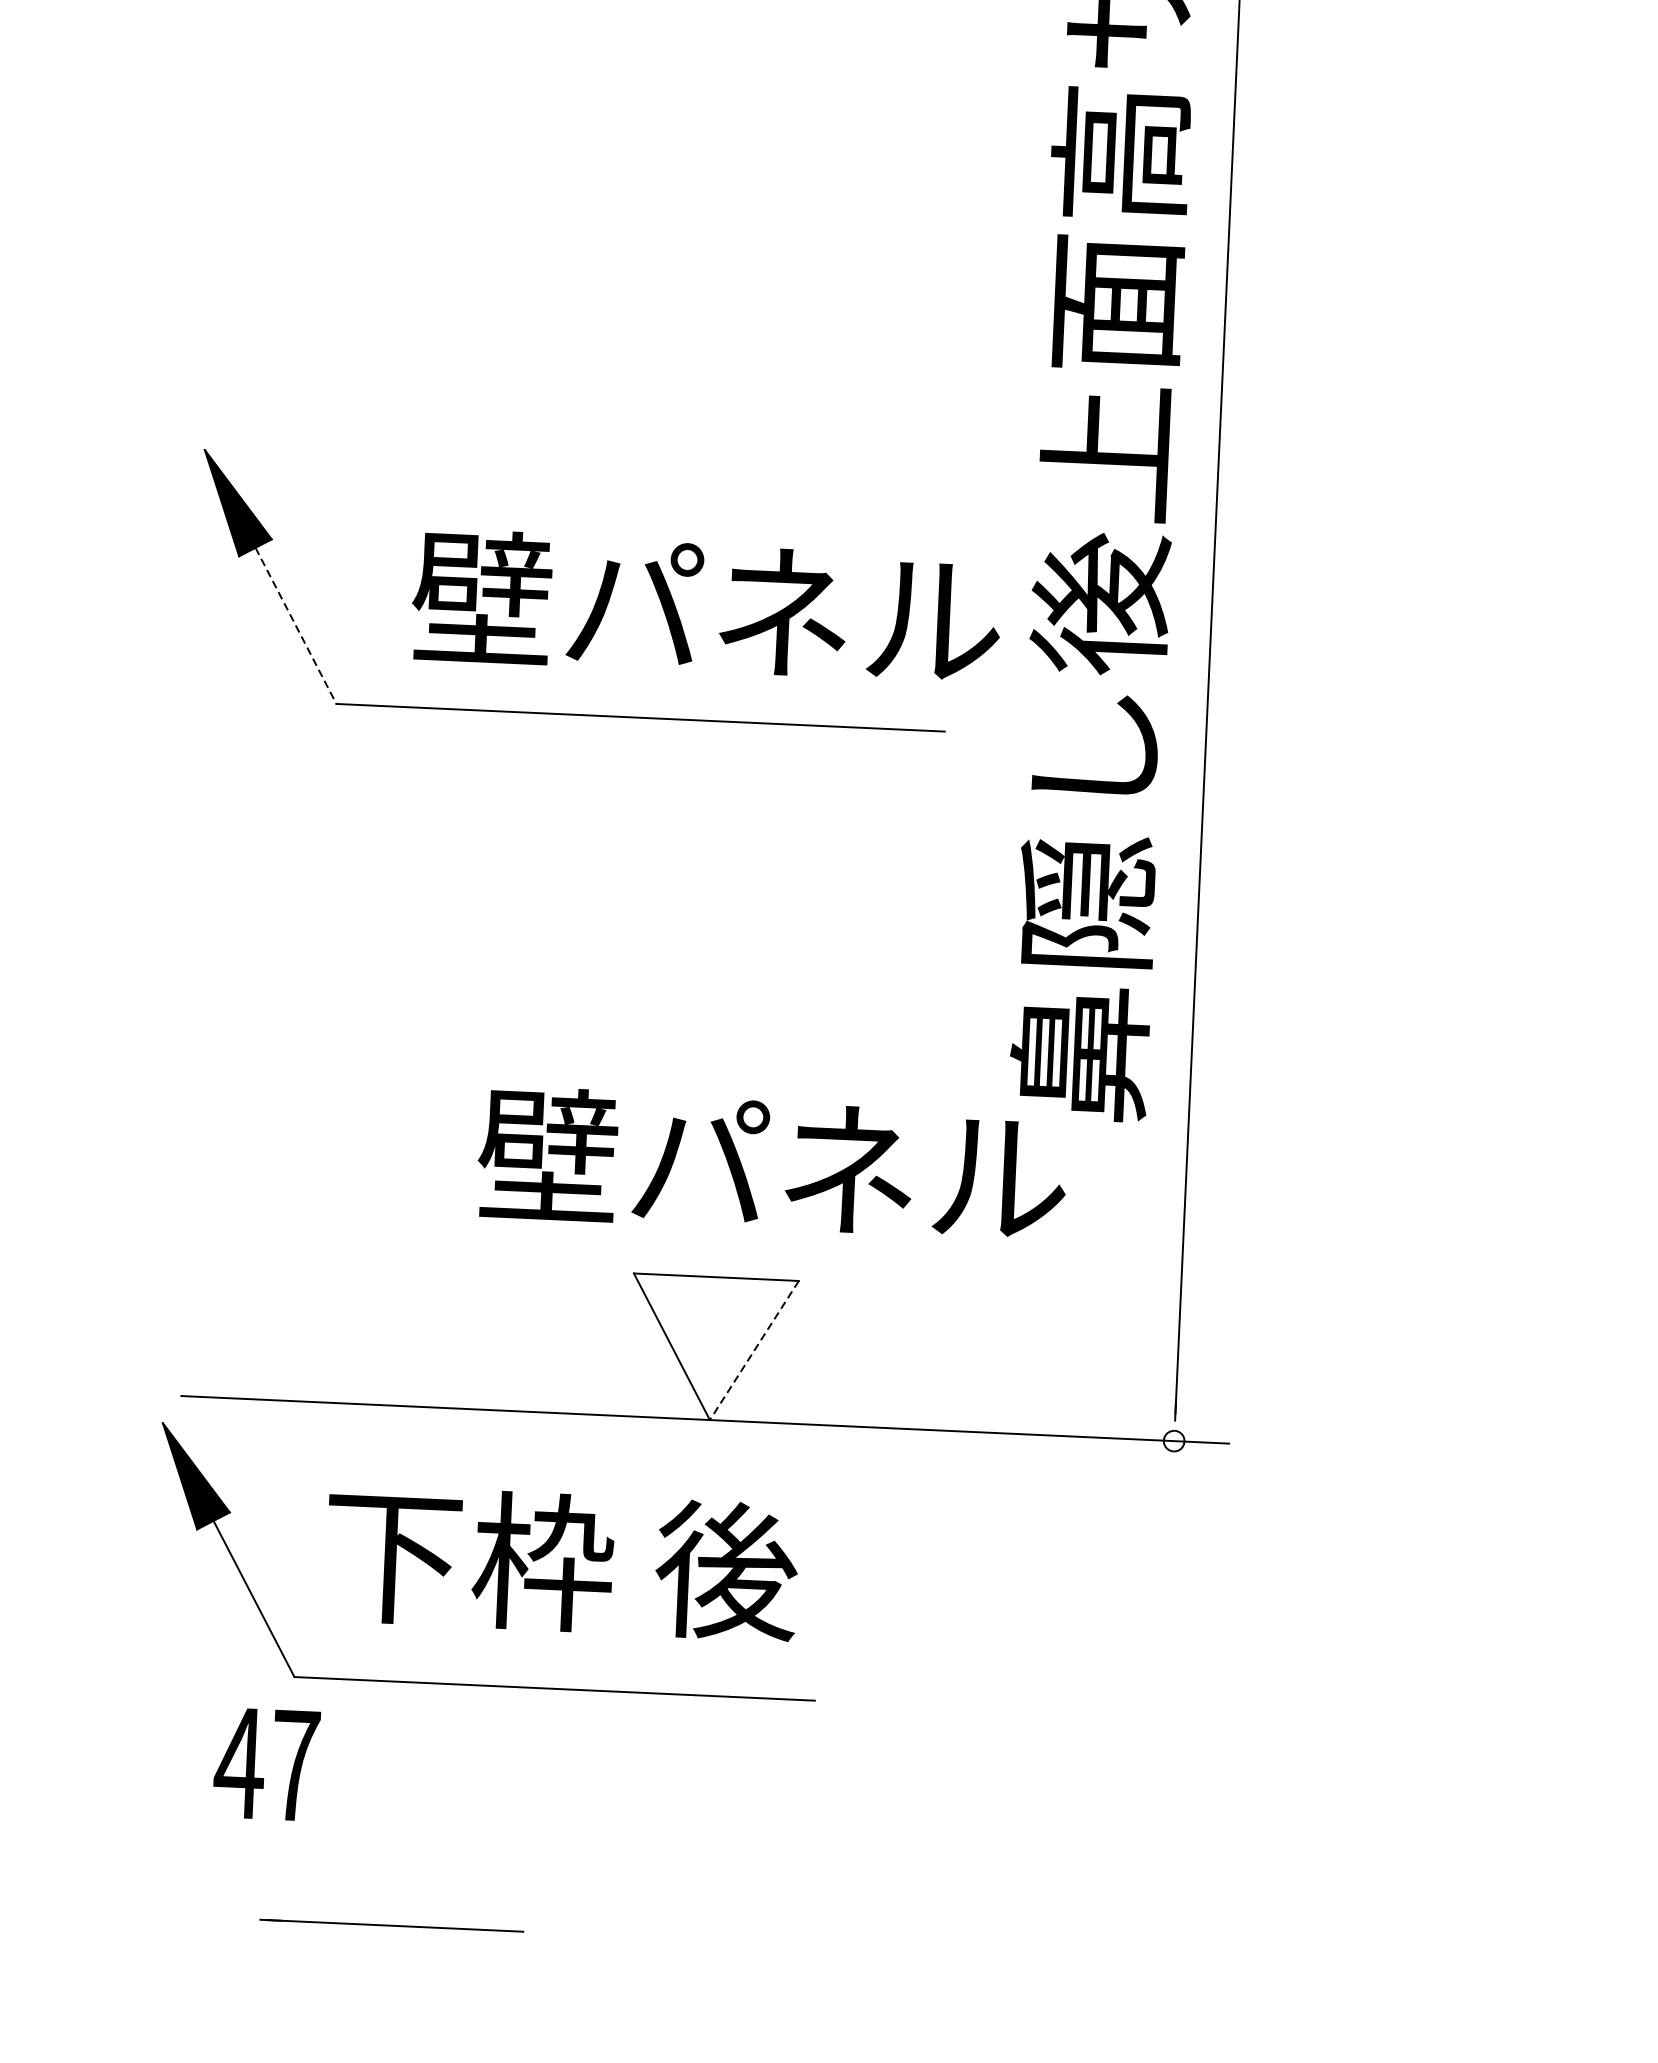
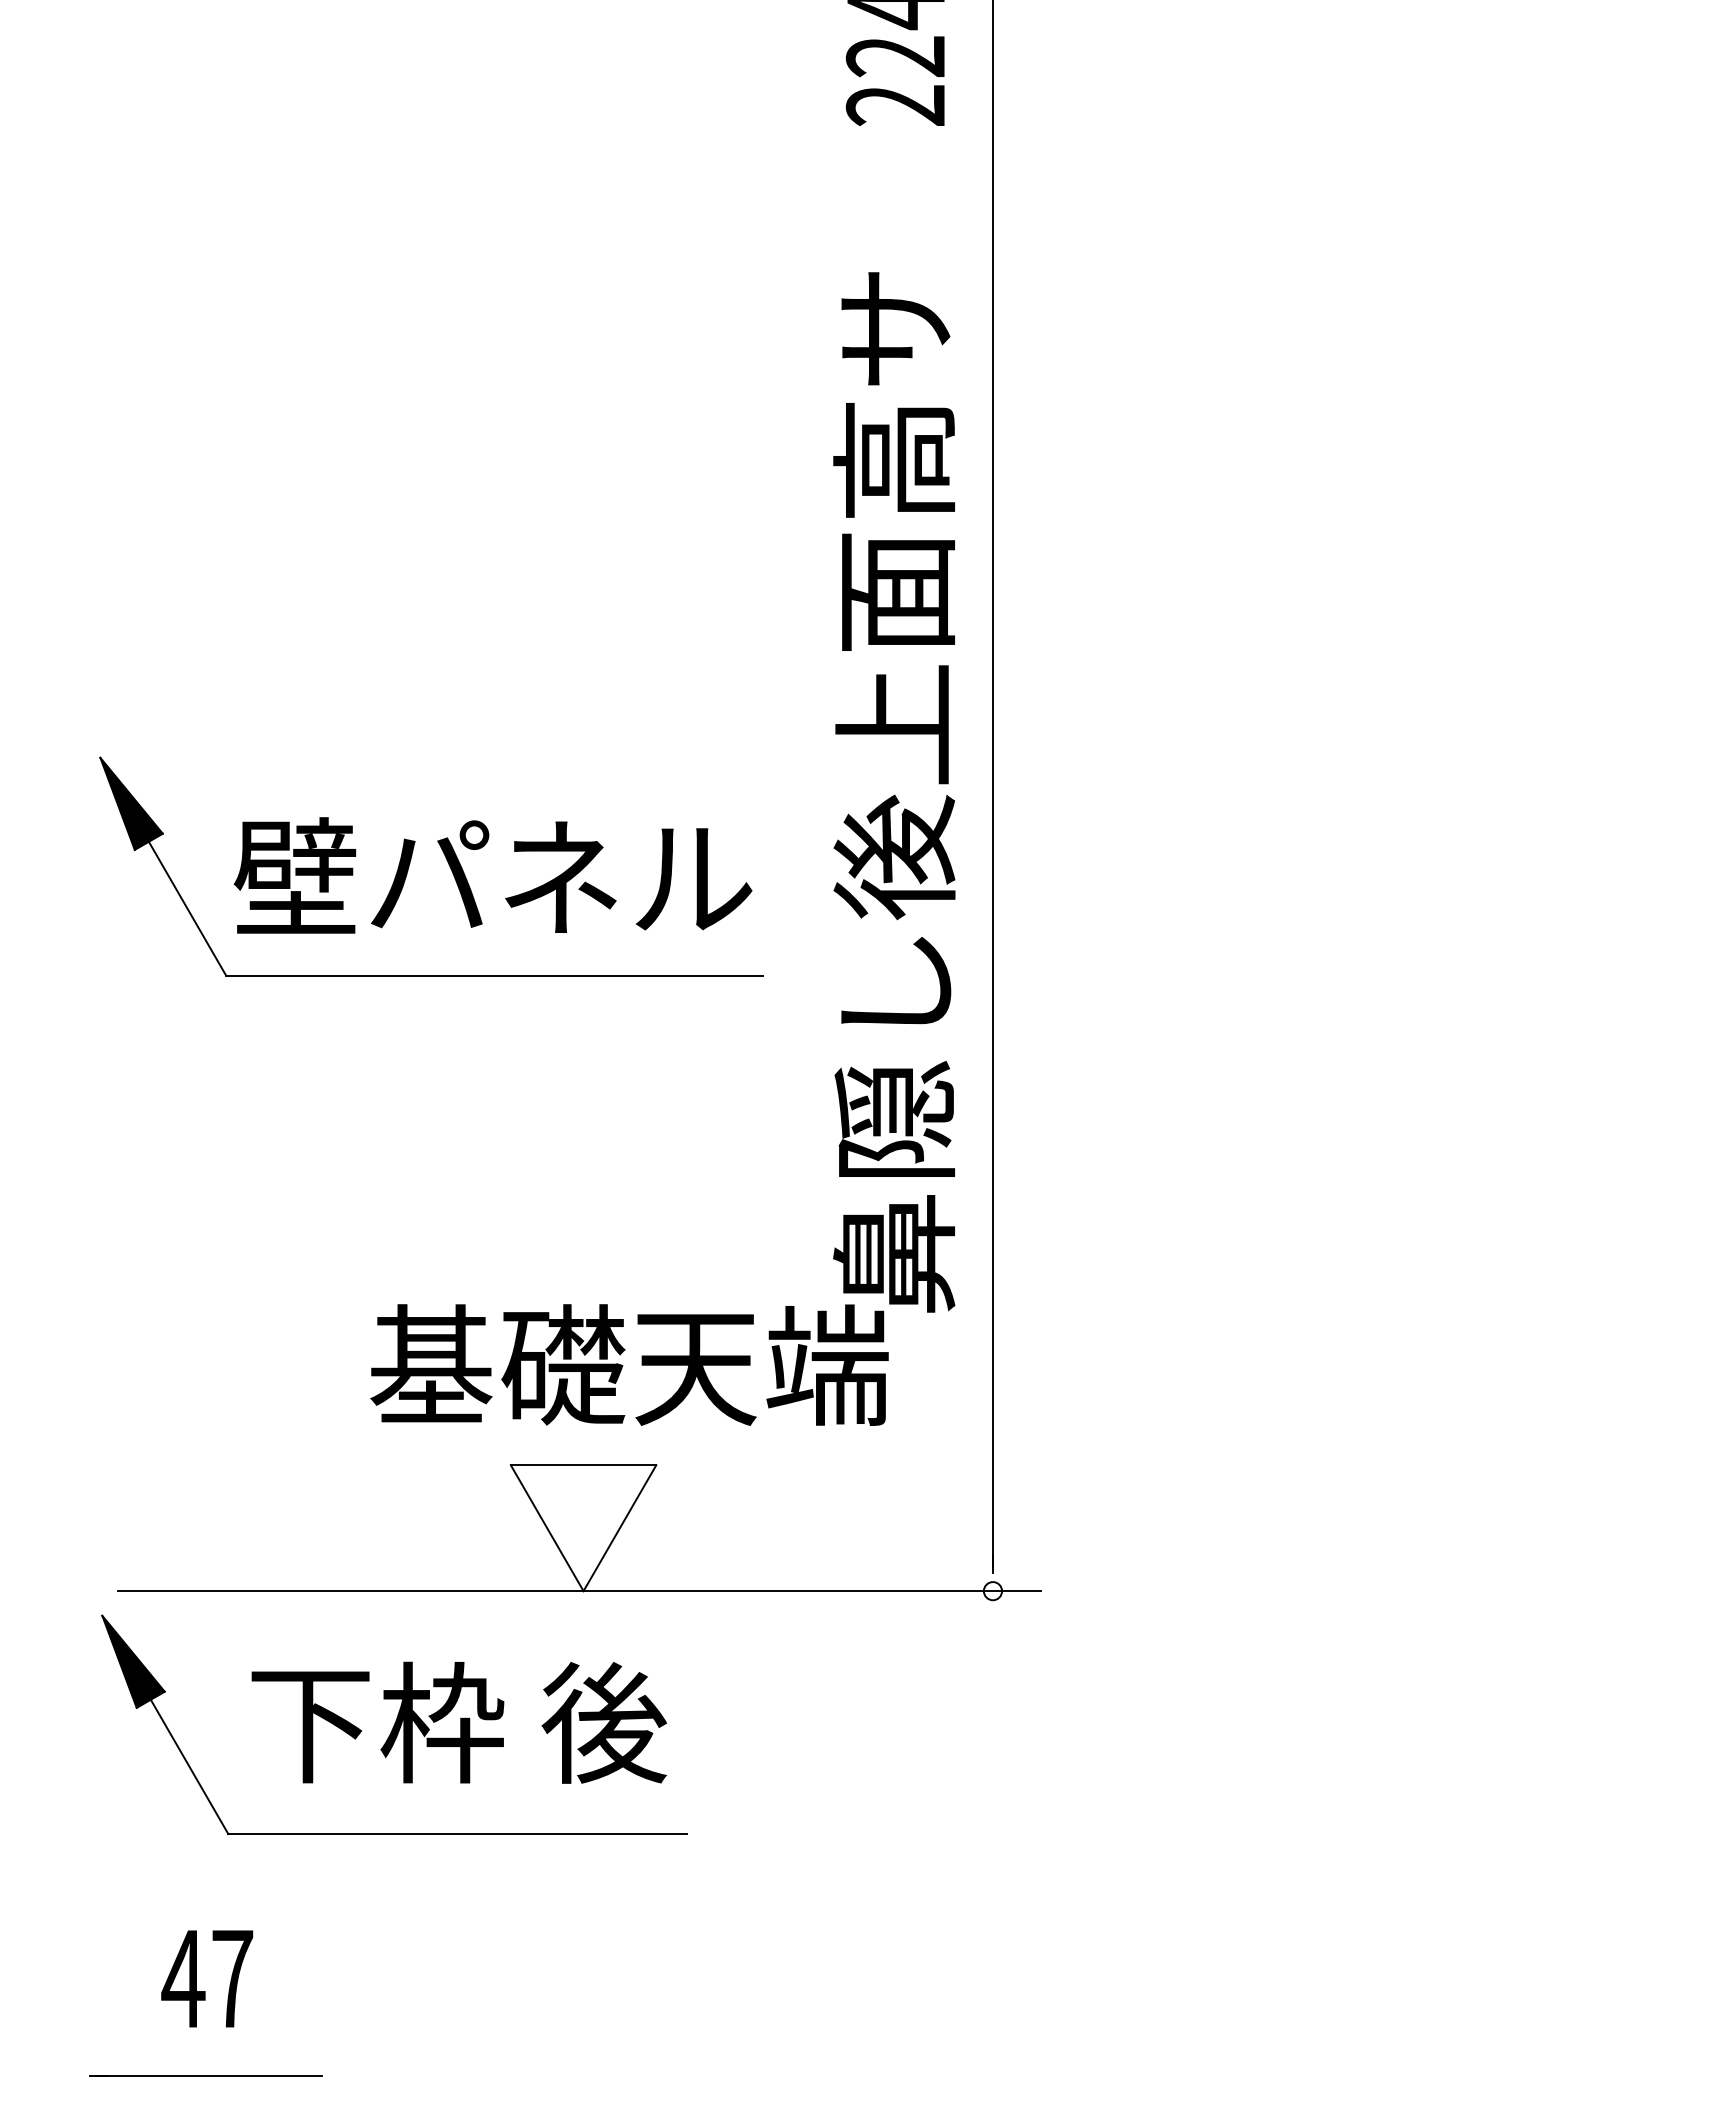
text: (705, 606) -> (492, 875), moved
line: (295, 626) -> (187, 909), dashed -> solid
text: (772, 1165) -> (628, 1364), 壁パネル -> 基礎天端
line: (753, 1350) -> (619, 1528), dashed -> solid
text: (266, 1763) -> (207, 1978), moved
line: (391, 1925) -> (205, 2075), moved

